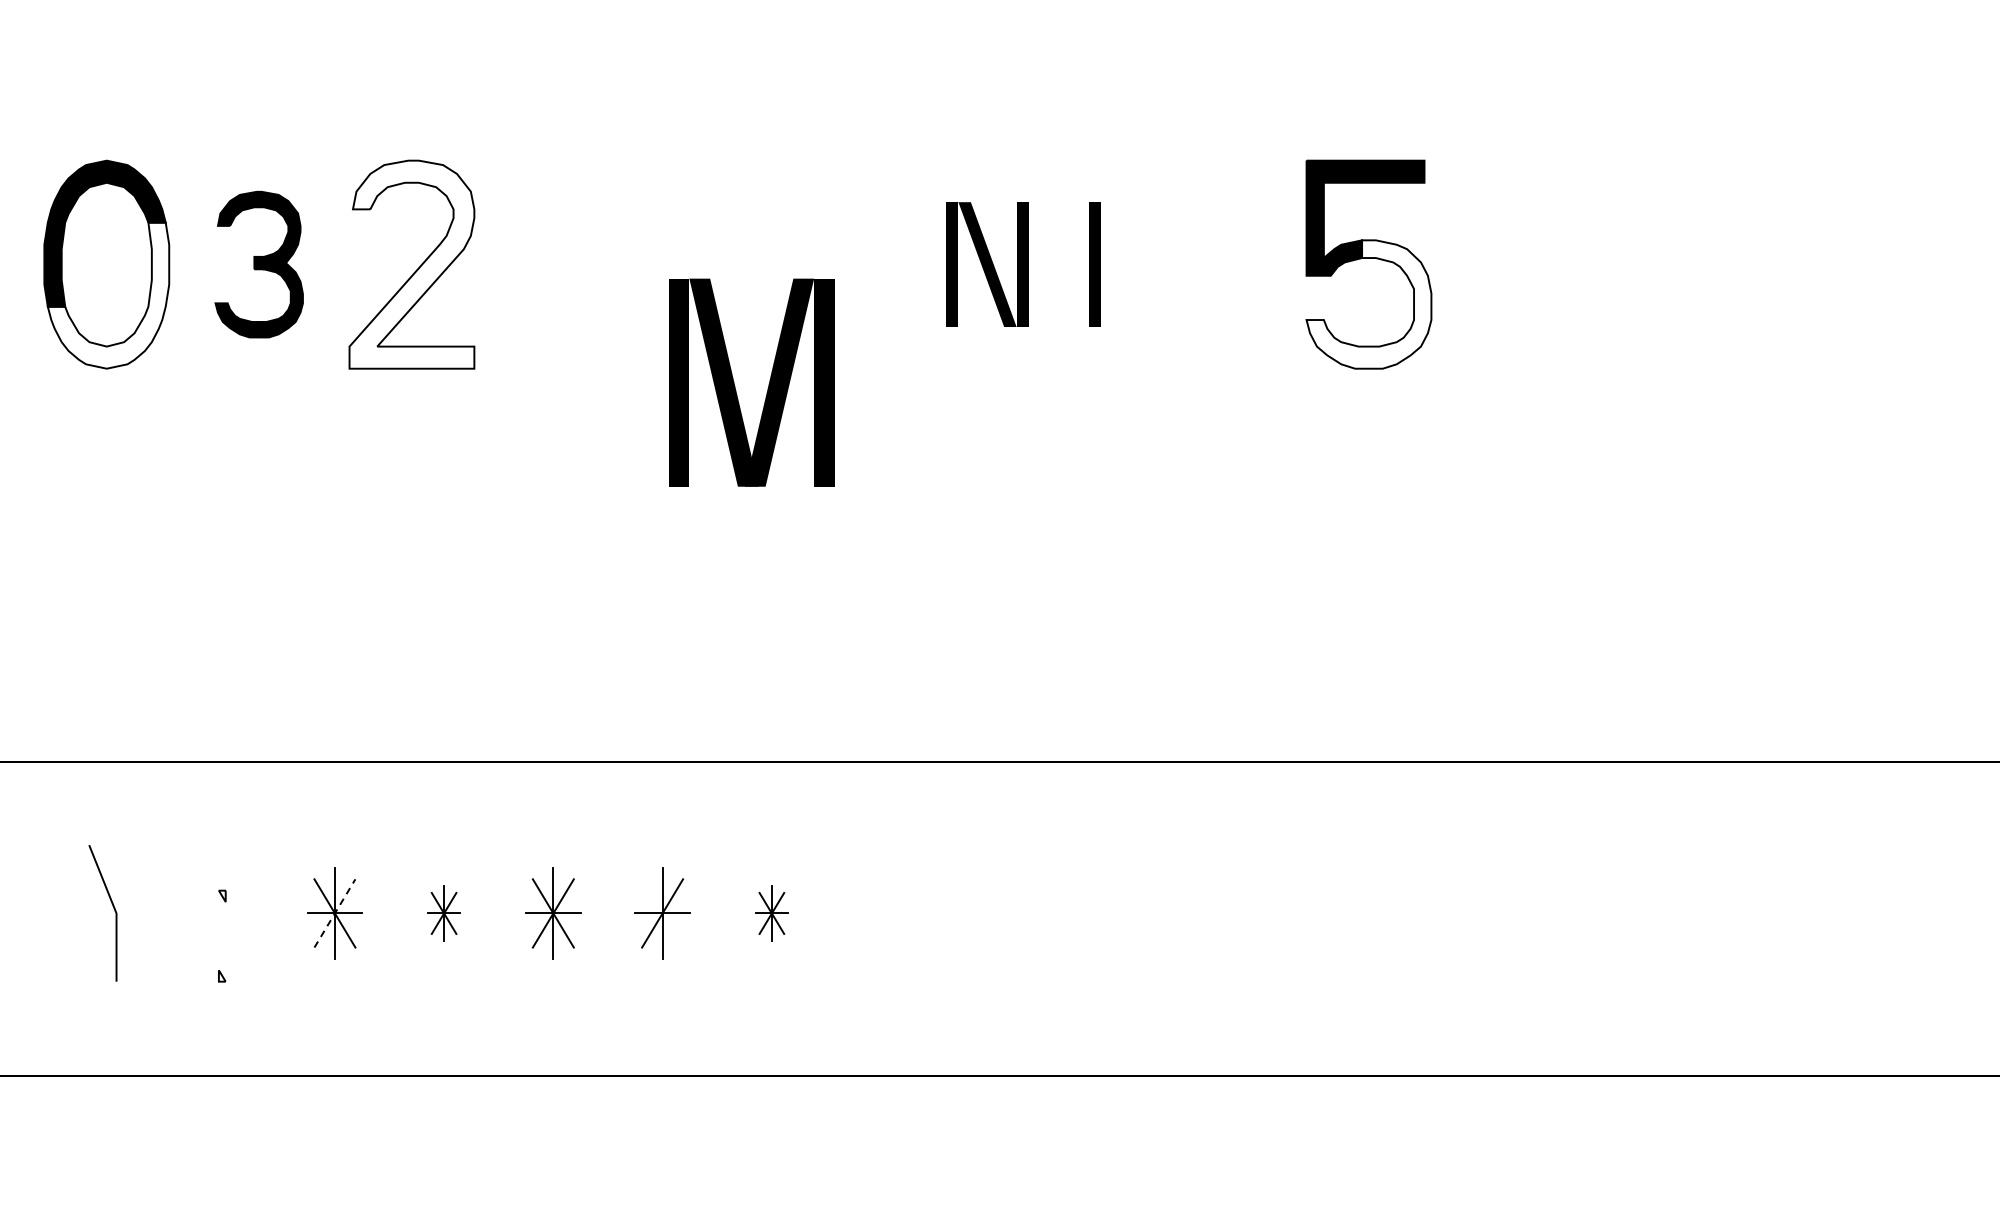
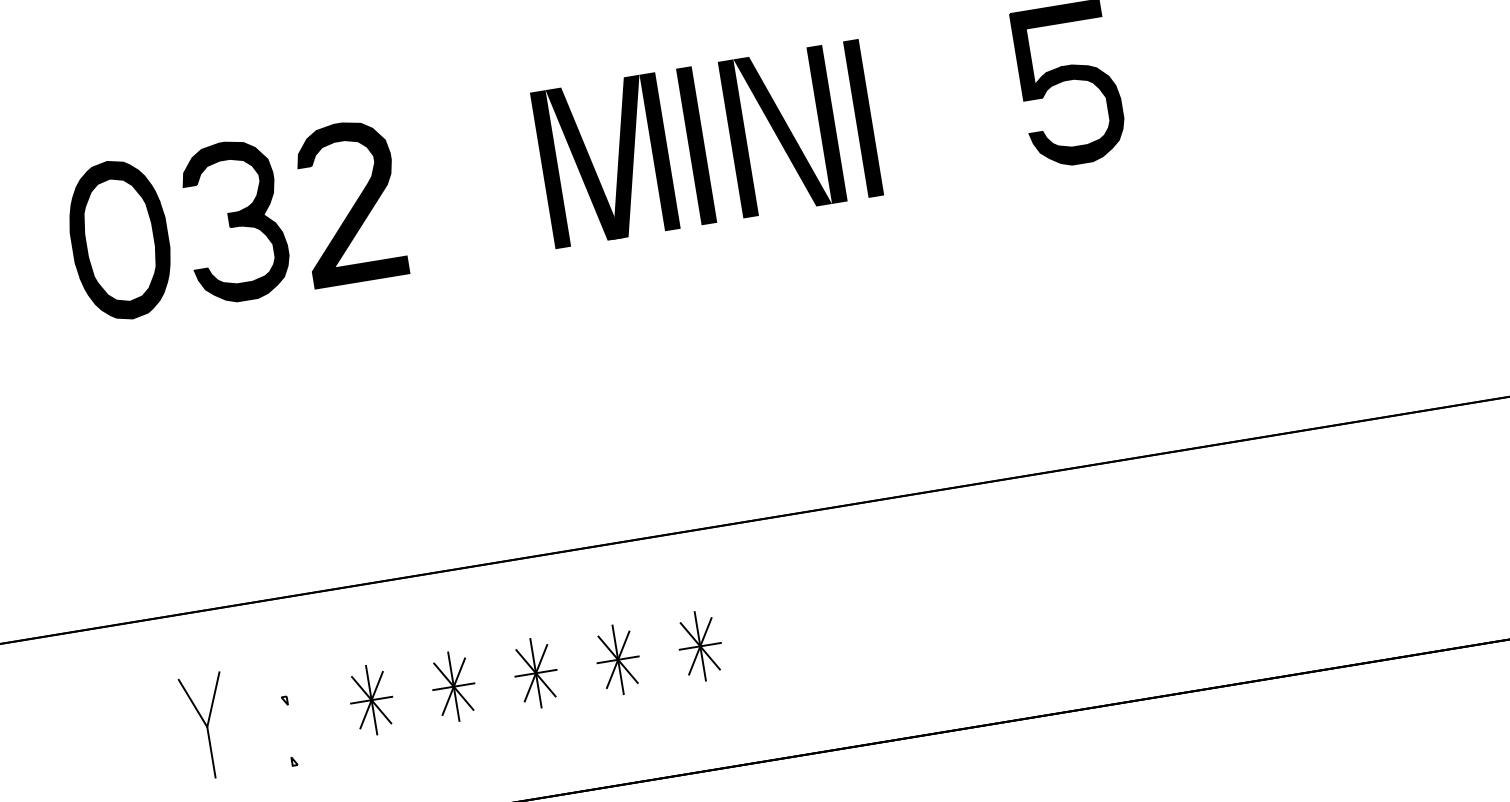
part: (258, 264) -> (234, 221), size x1.43
fill: (411, 264) -> (349, 202), added
part: (873, 264) -> (696, 145), added
part: (987, 264) -> (782, 131), size x1.67
part: (1094, 264) -> (863, 118), size x1.67
fill: (108, 295) -> (125, 263), added
fill: (1368, 304) -> (1074, 114), added
part: (735, 386) -> (593, 165), moved
line: (129, 879) -> (212, 699), added
line: (334, 913) -> (371, 700), dashed -> solid
part: (443, 913) -> (453, 686), size x1.67
line: (662, 913) -> (618, 659), added
part: (771, 913) -> (700, 646), size x1.67

